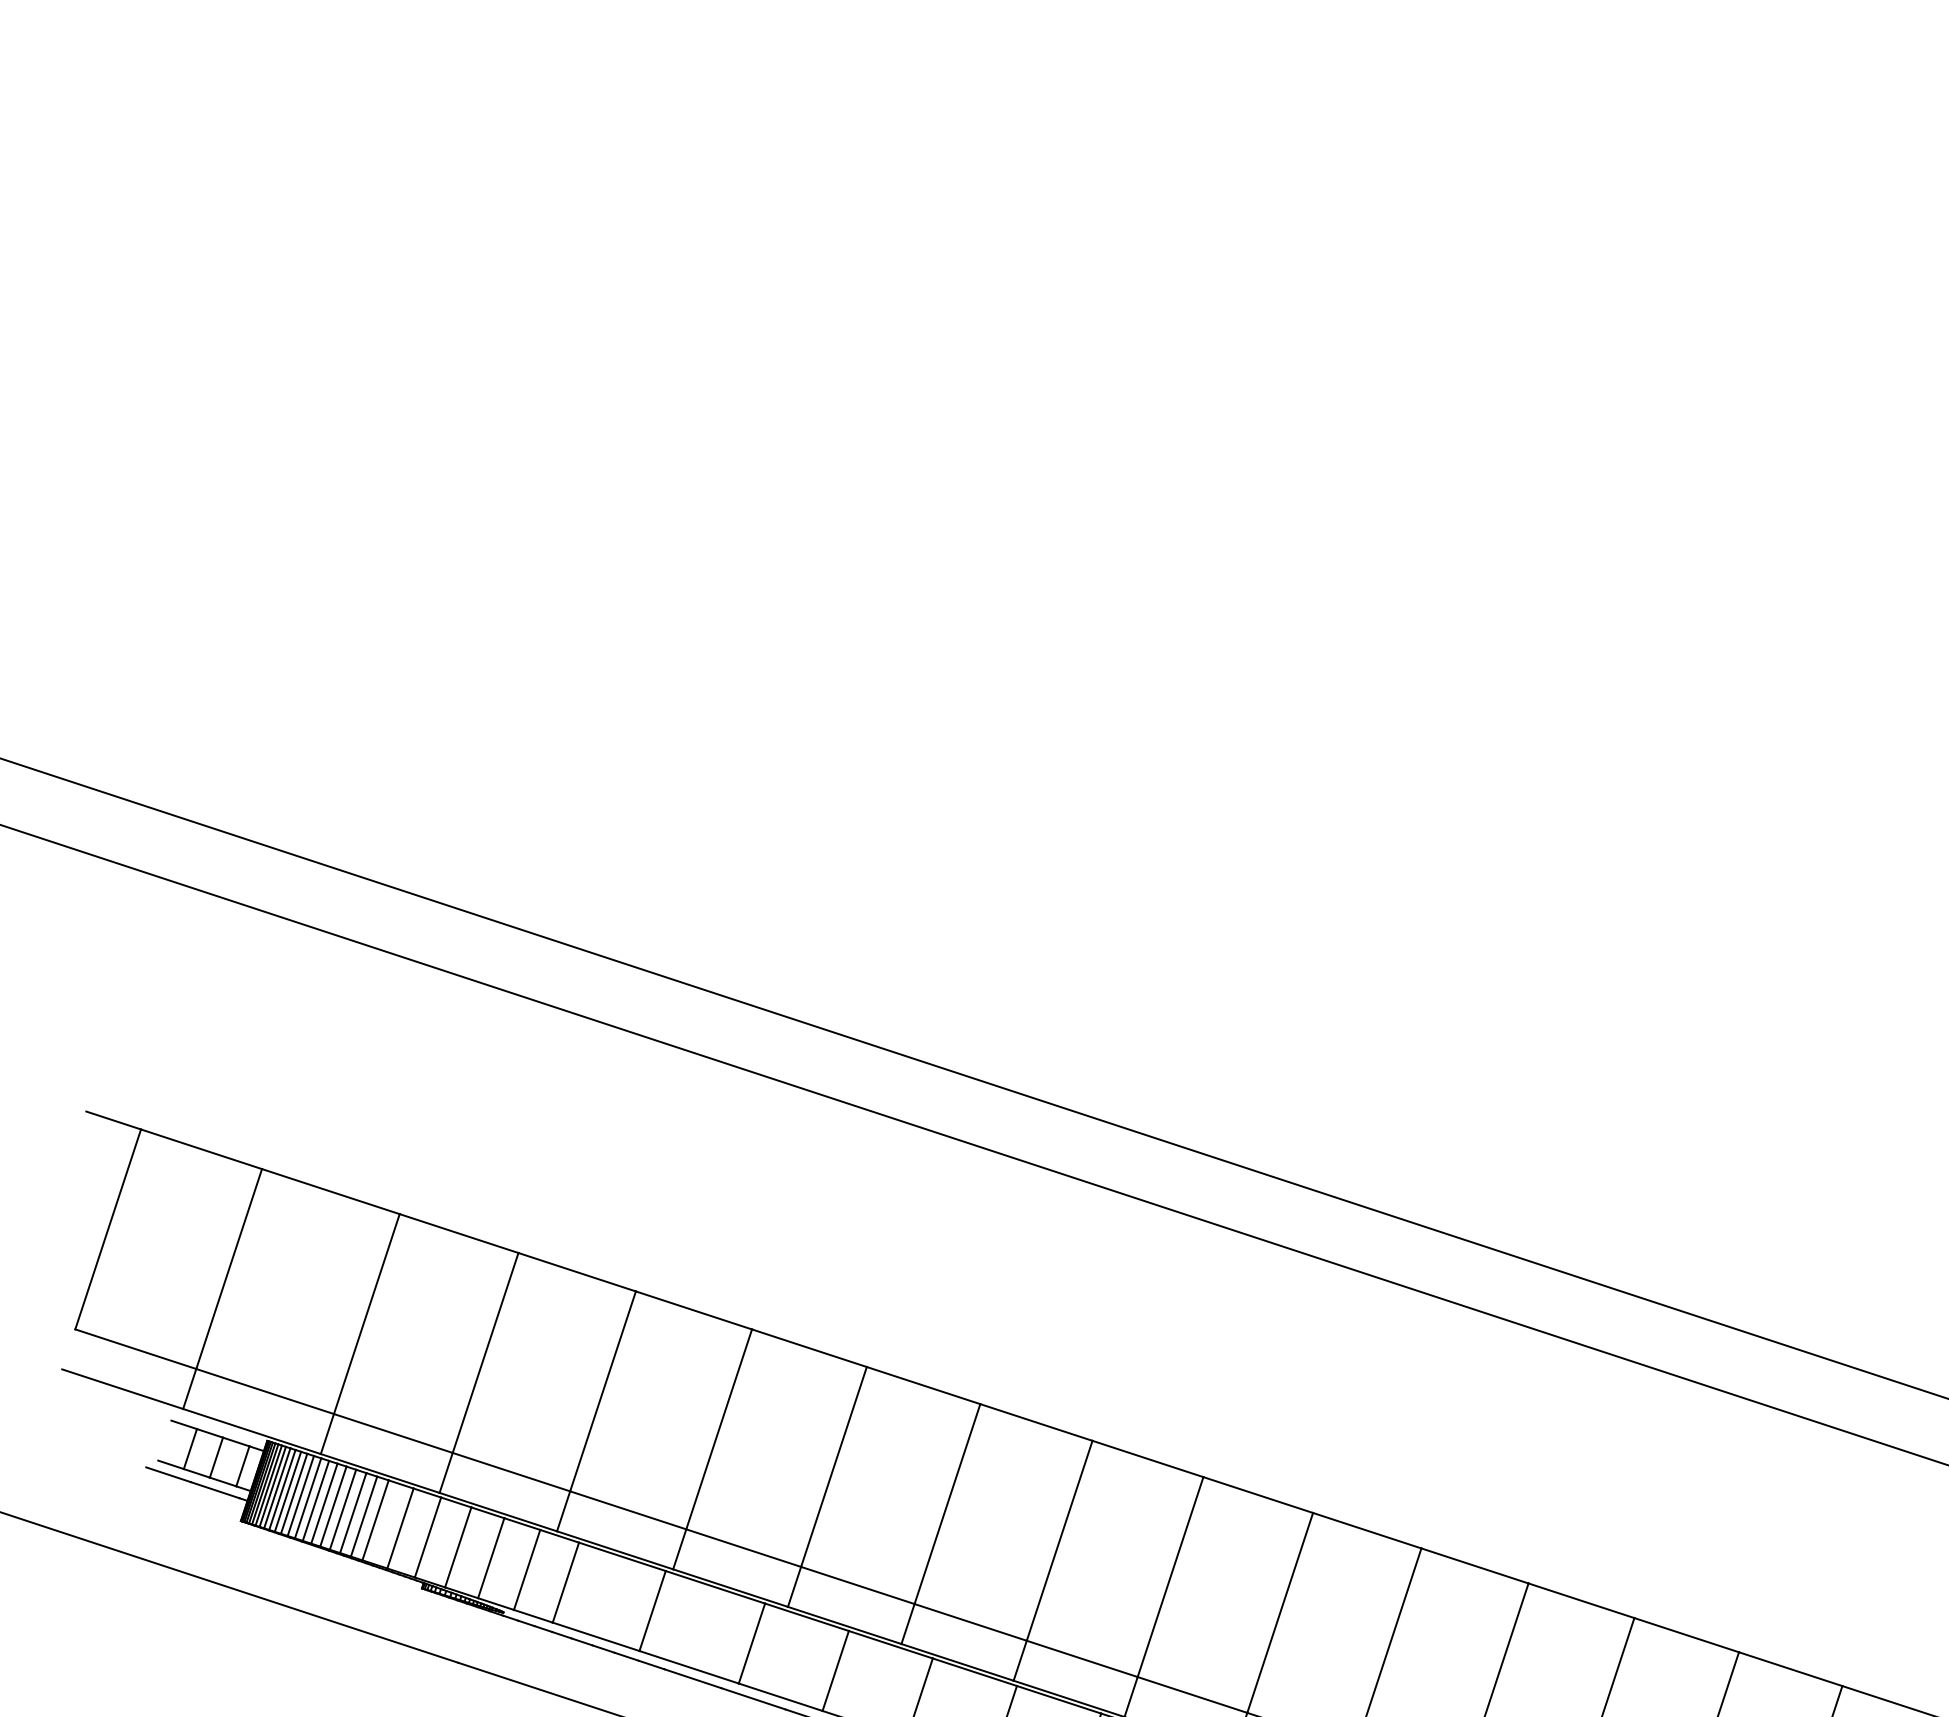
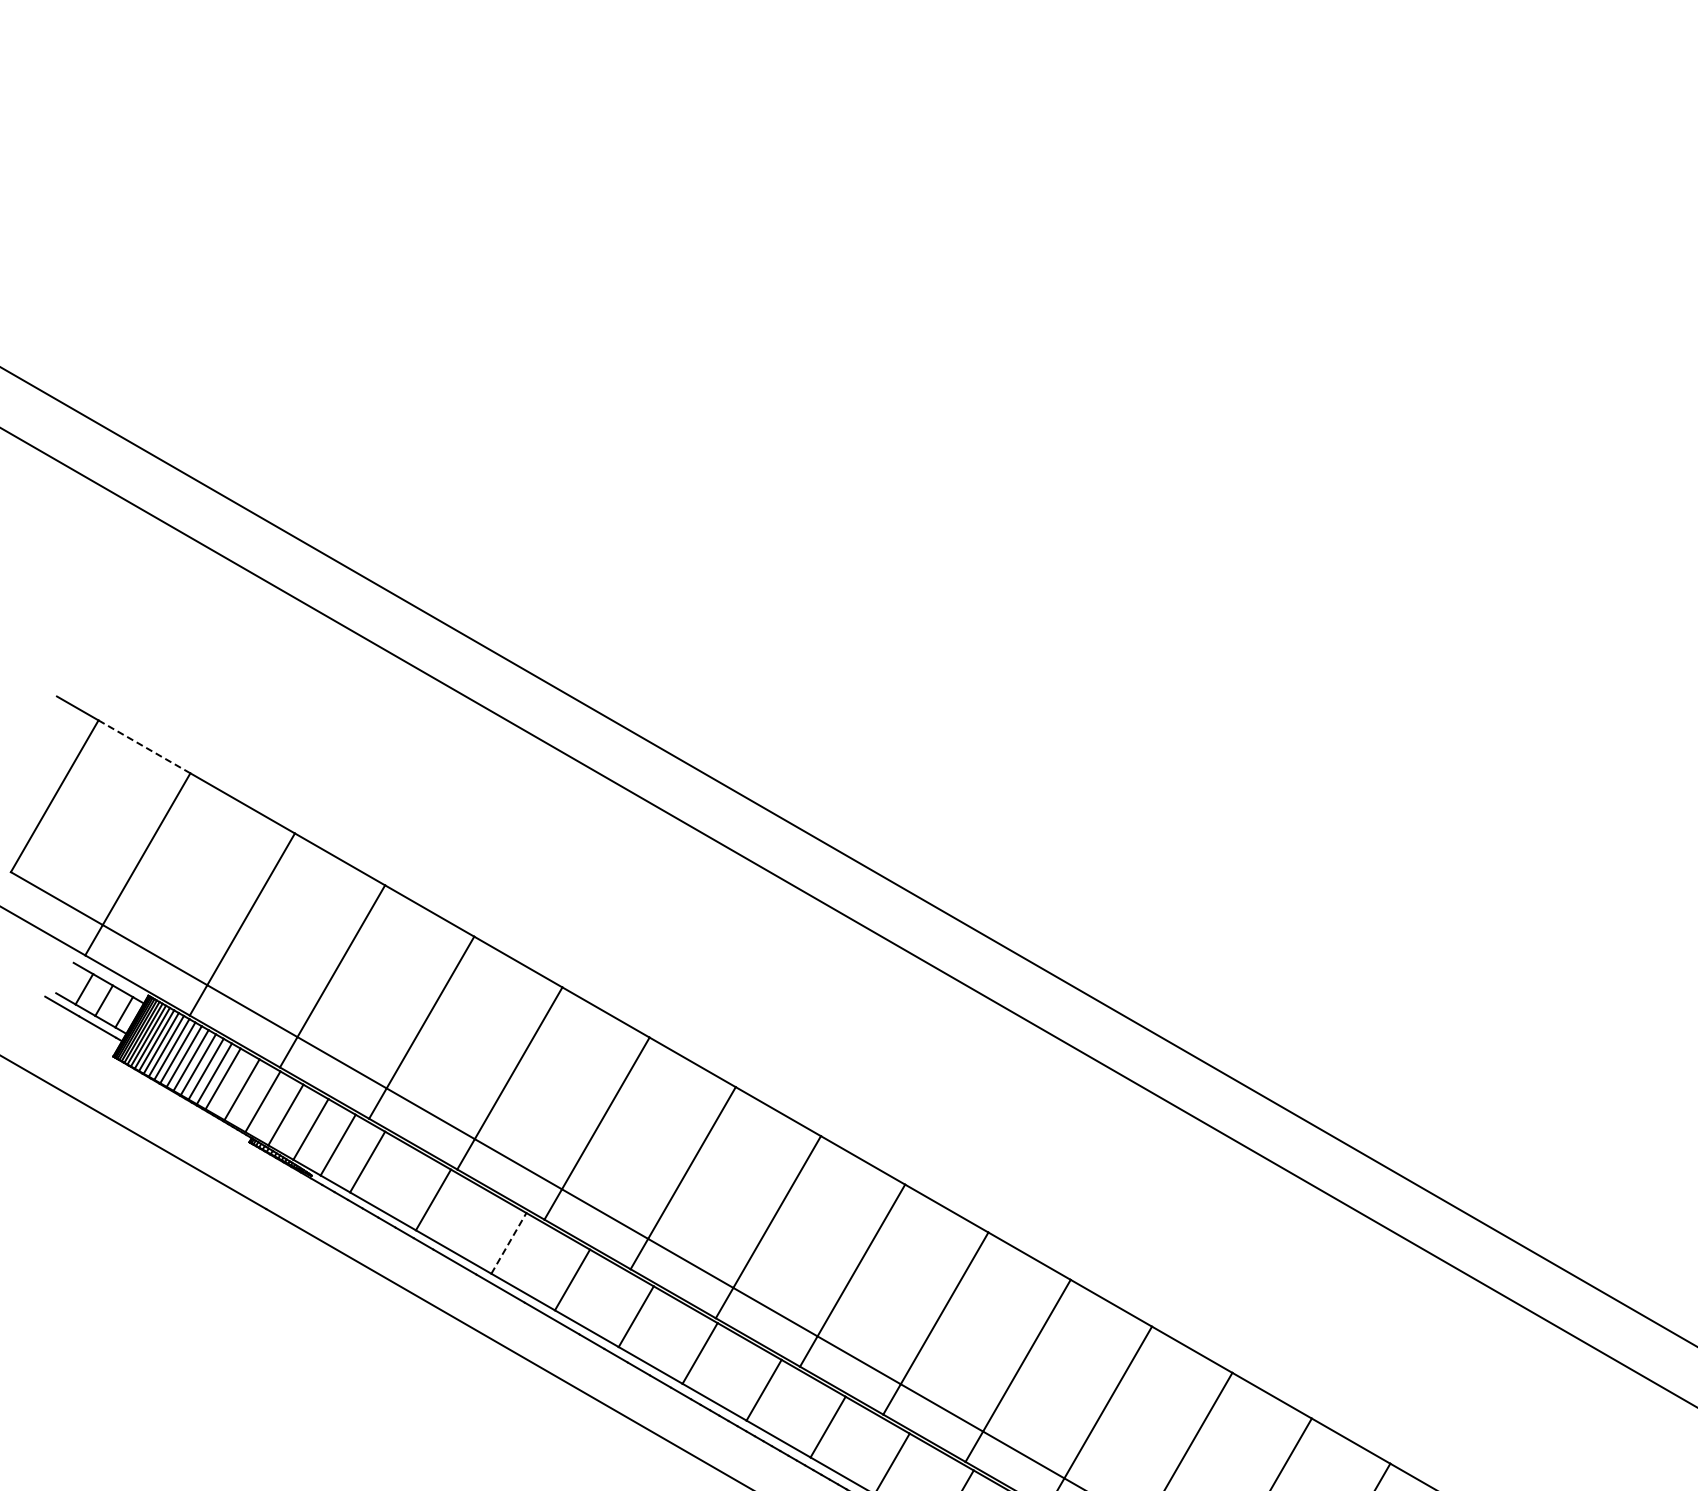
line: (201, 1148) -> (144, 746), solid -> dashed
line: (752, 1642) -> (509, 1242), solid -> dashed

